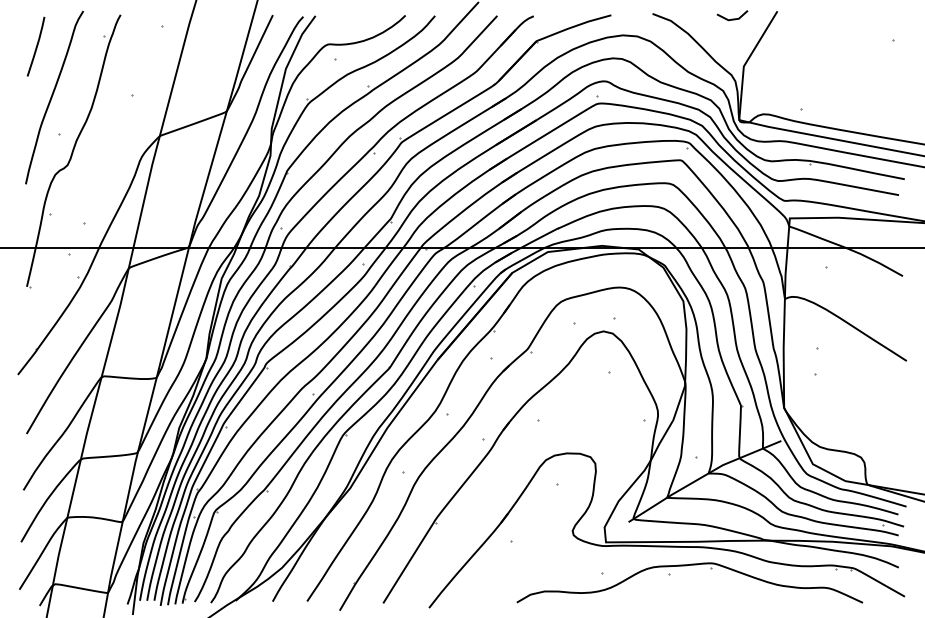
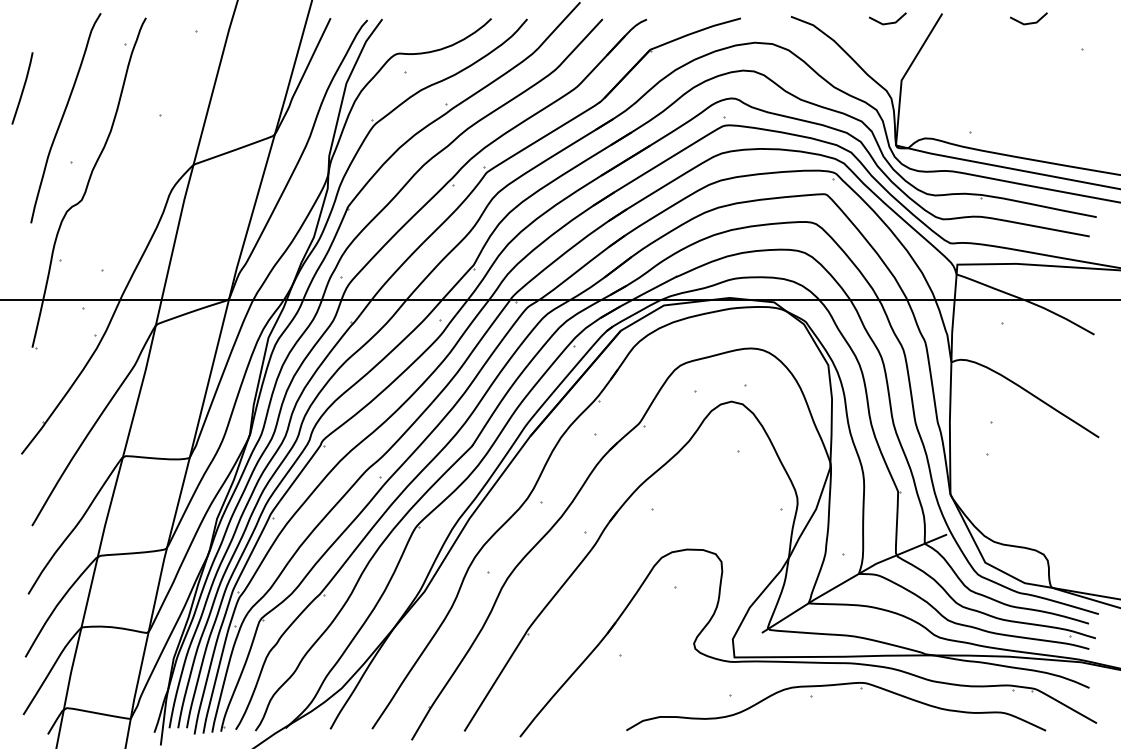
line: (848, 18) -> (1028, 22), added
line: (36, 46) -> (22, 88), moved

